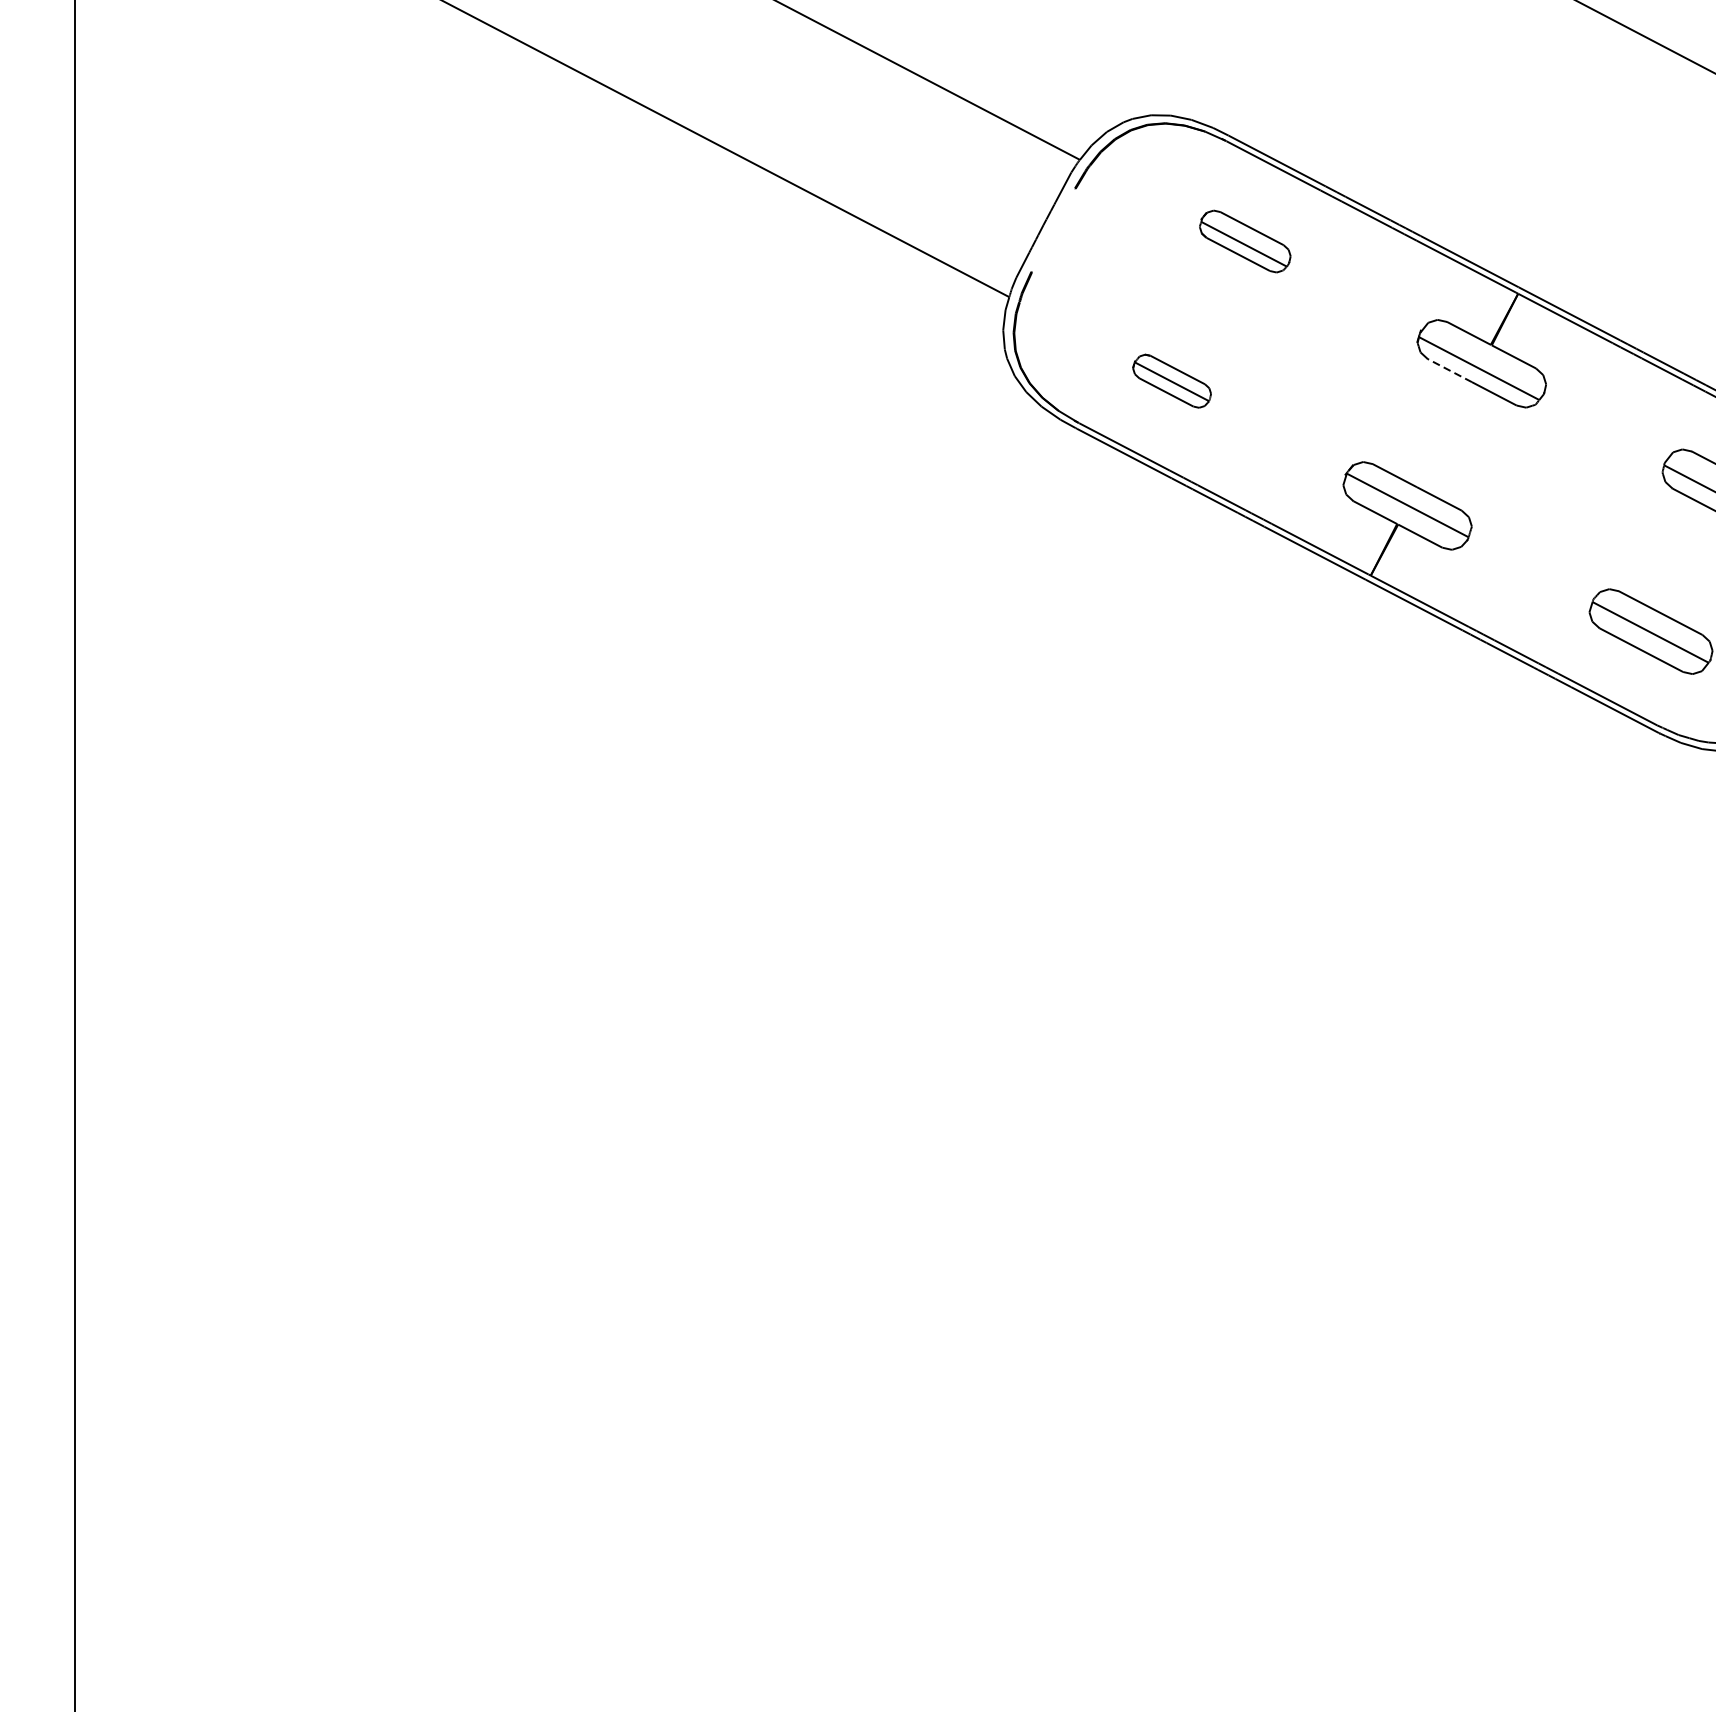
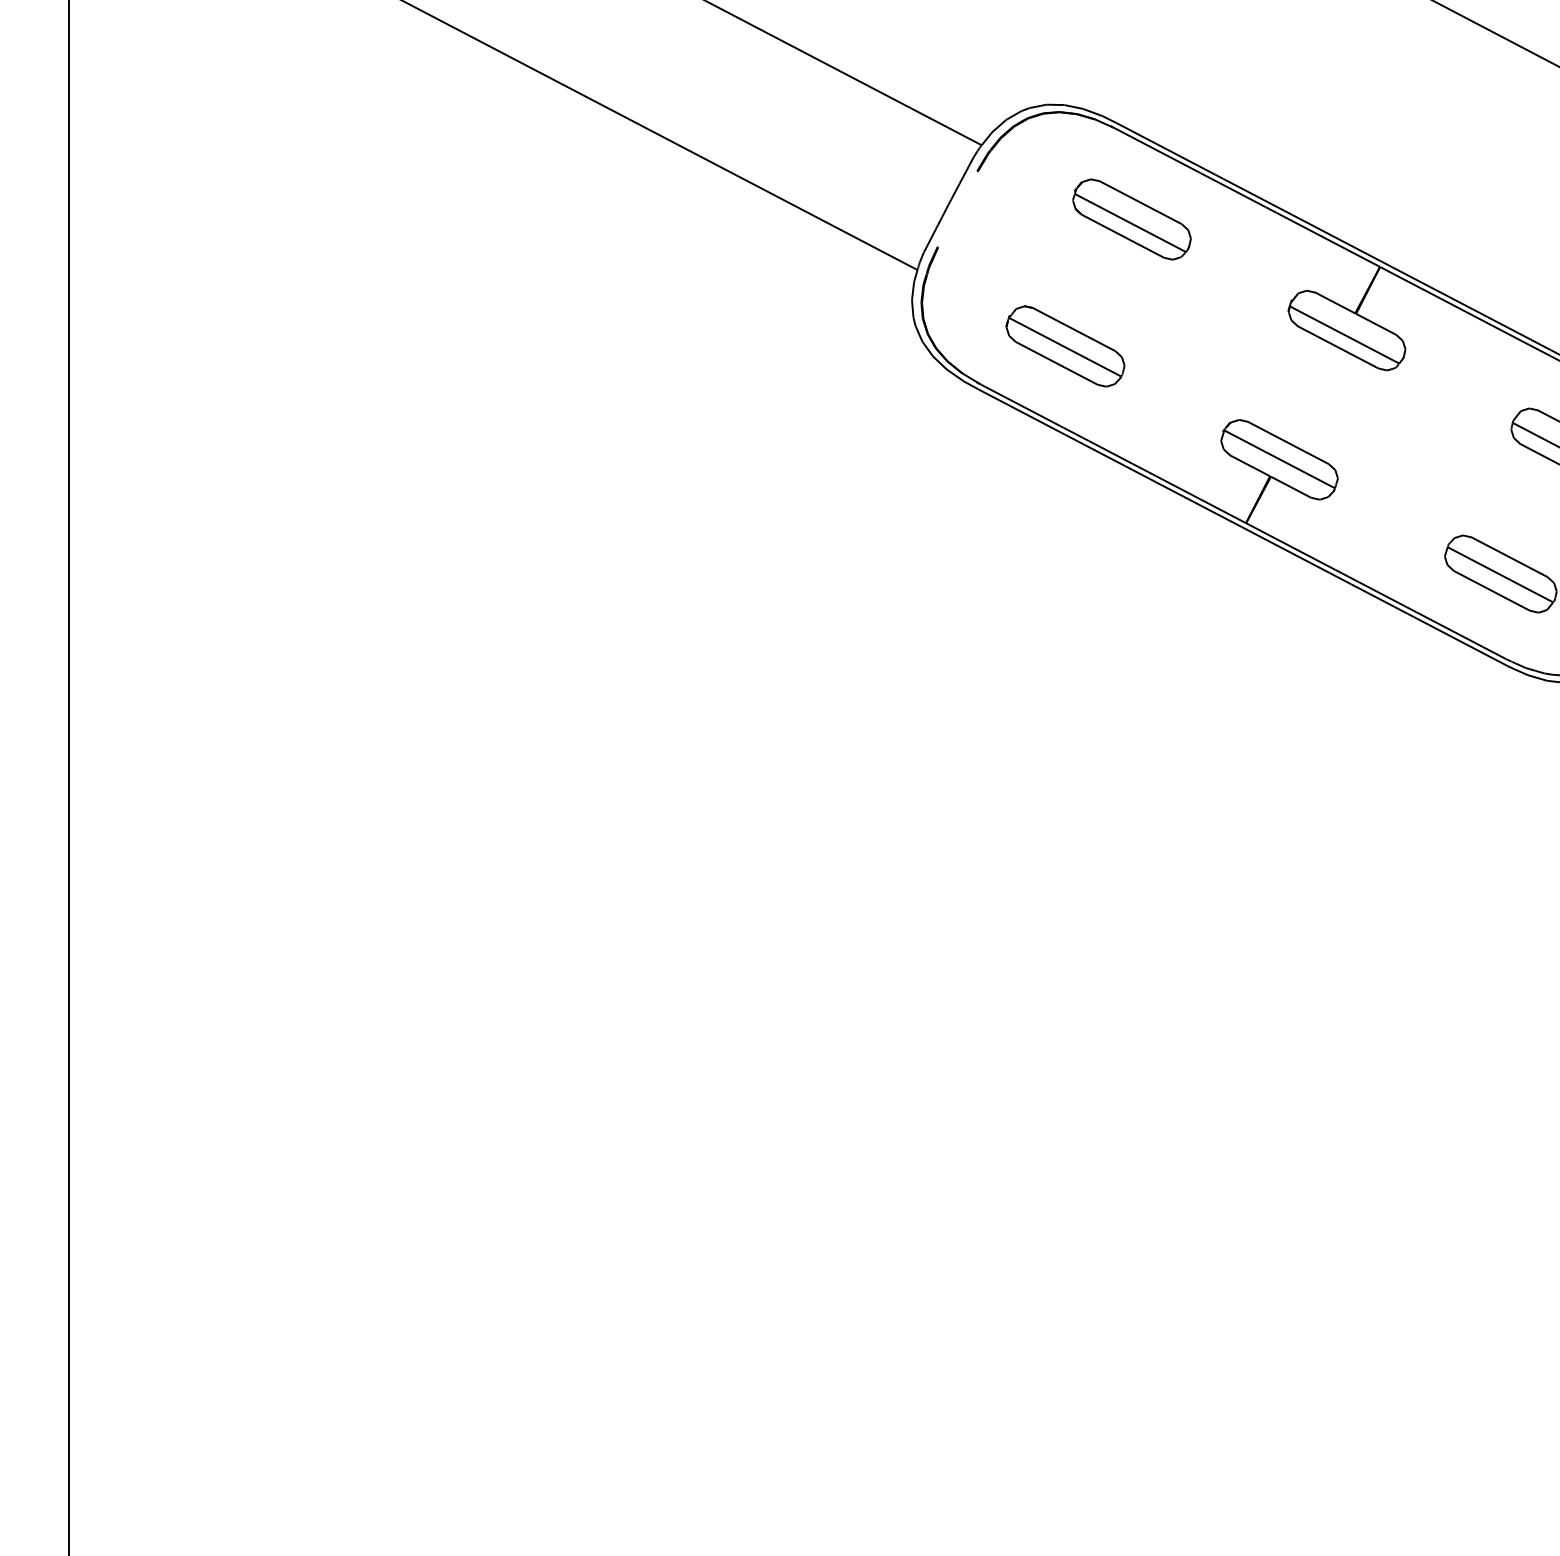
part: (1244, 241) -> (1131, 219), size x1.43
line: (1449, 370) -> (1317, 336), dashed -> solid
part: (1172, 381) -> (1065, 346), size x1.67

